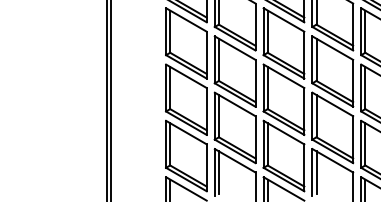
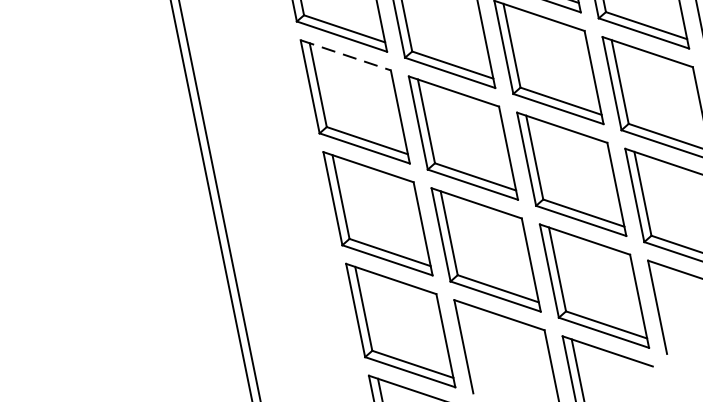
line: (186, 20) -> (346, 56), solid -> dashed
line: (218, 172) -> (471, 345), removed
line: (316, 172) -> (665, 305), removed

